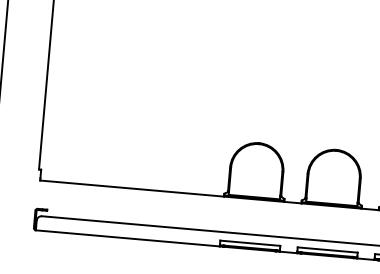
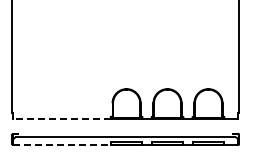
line: (132, 188) -> (62, 118), solid -> dashed
line: (128, 239) -> (62, 145), solid -> dashed

